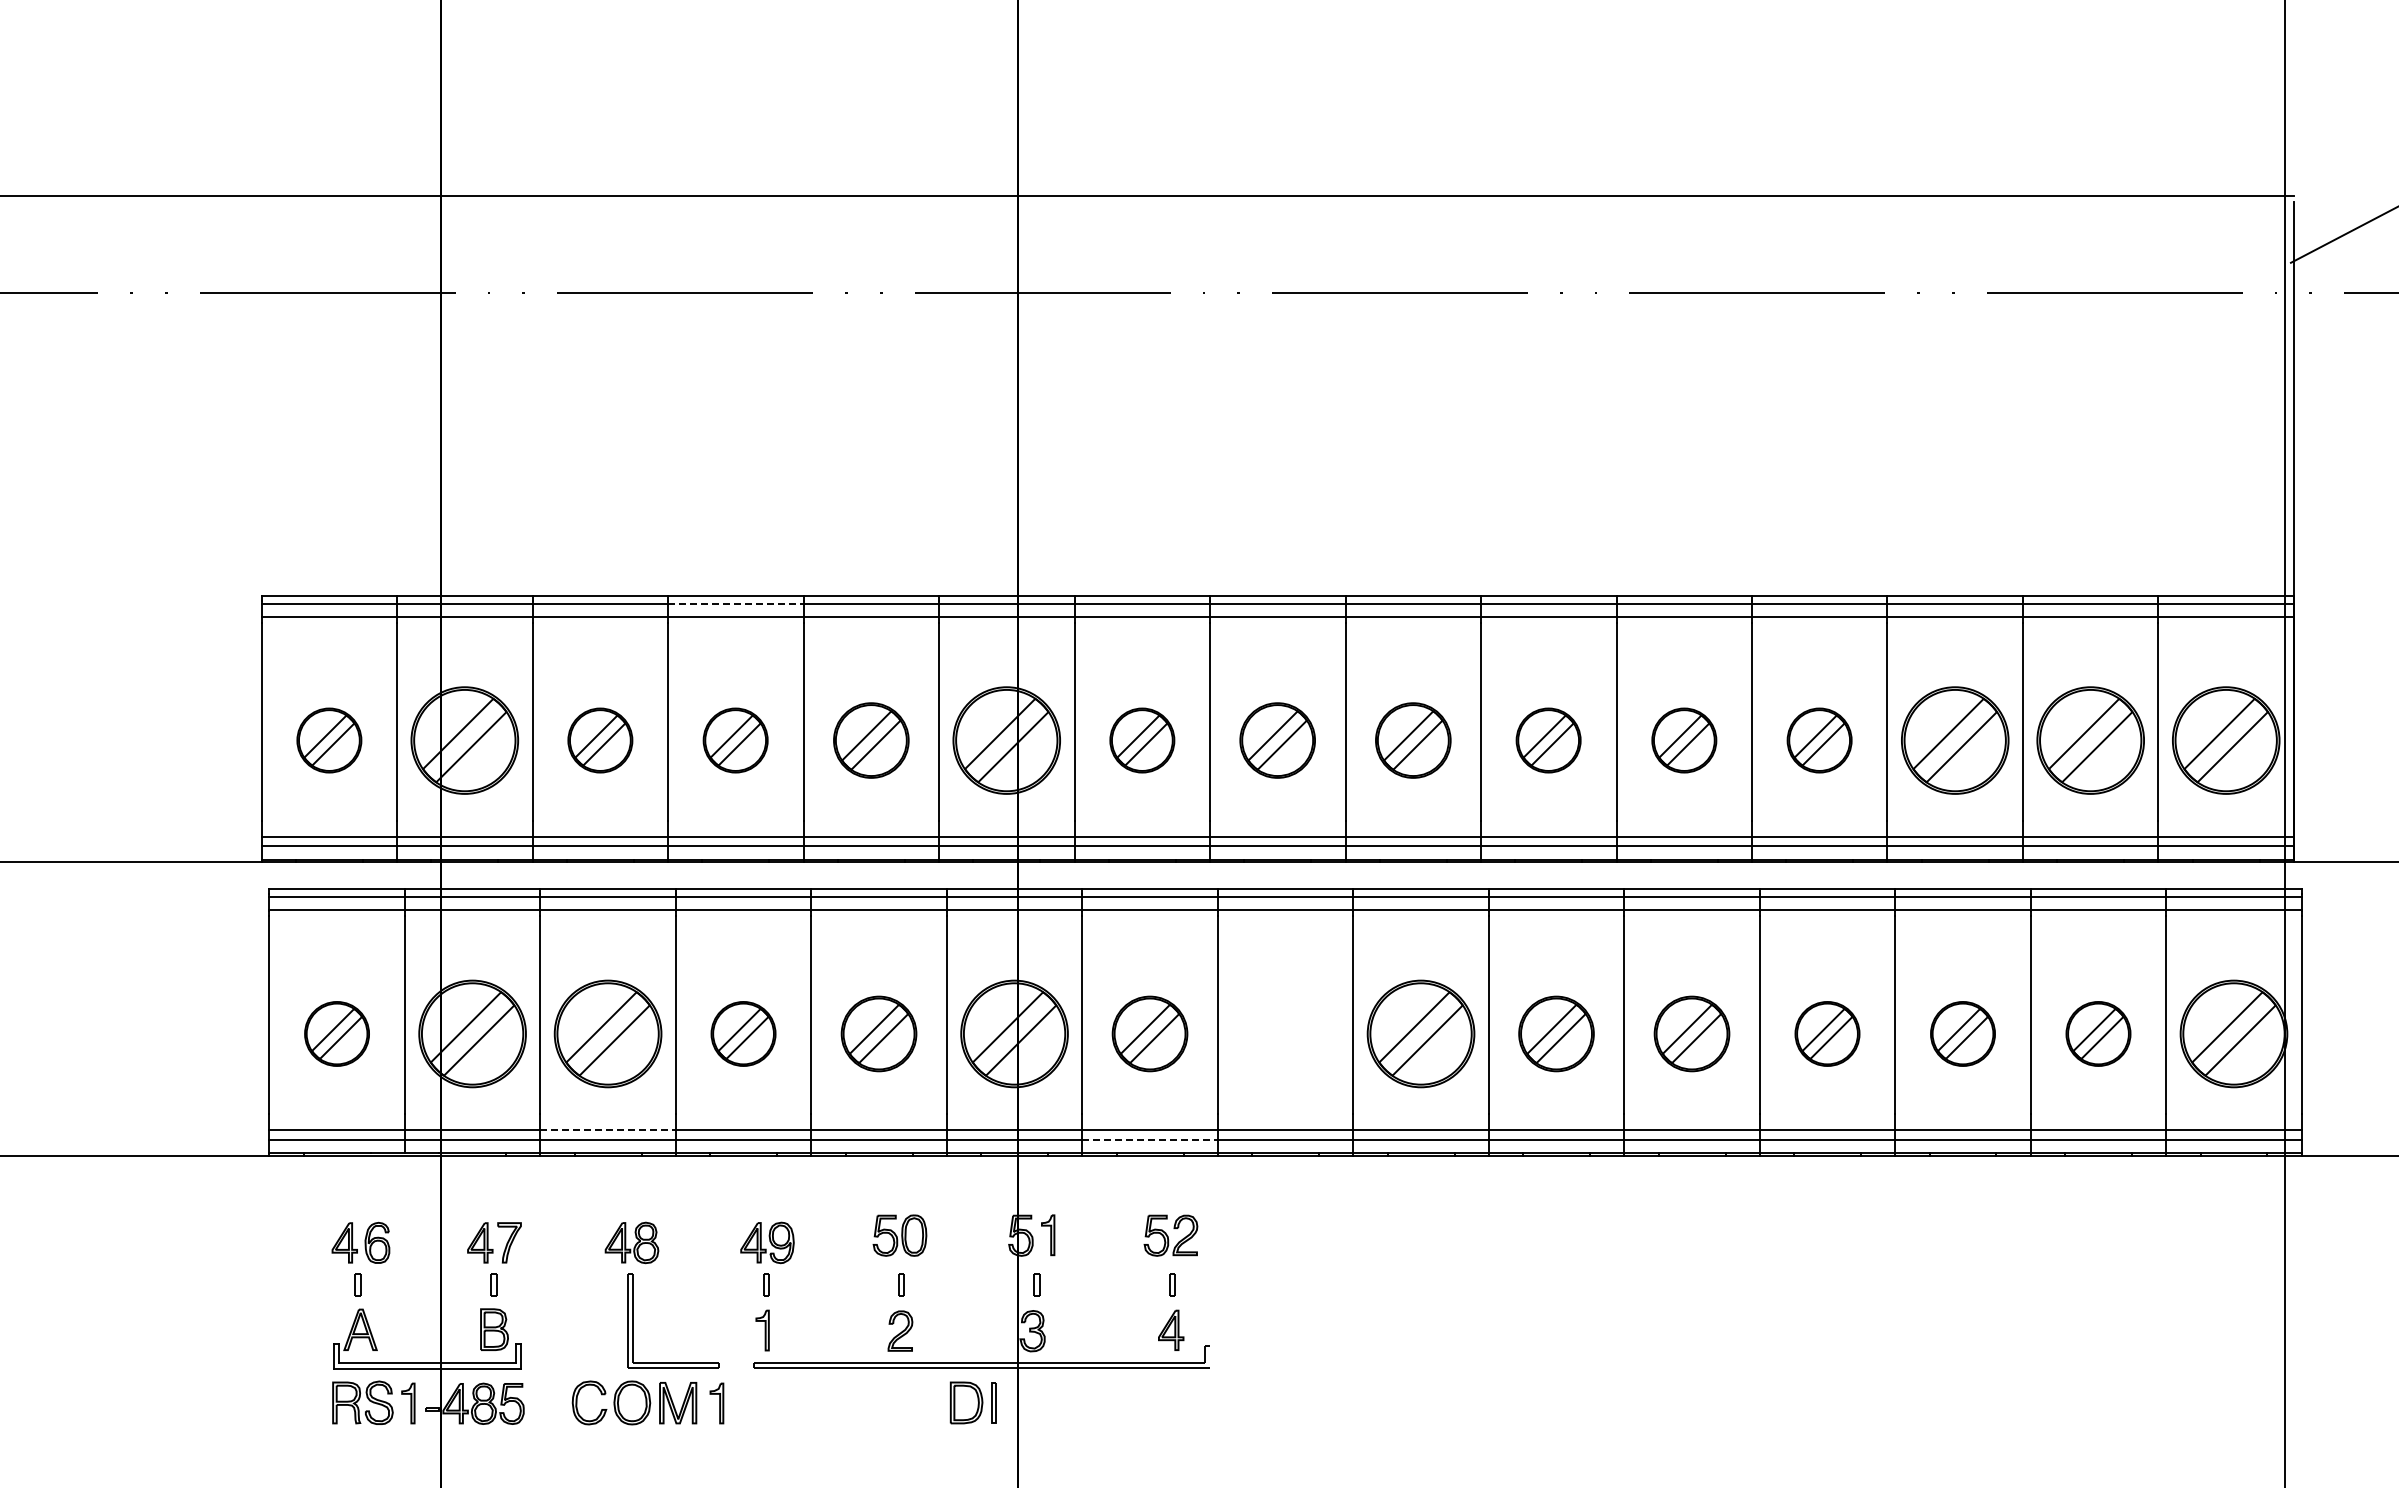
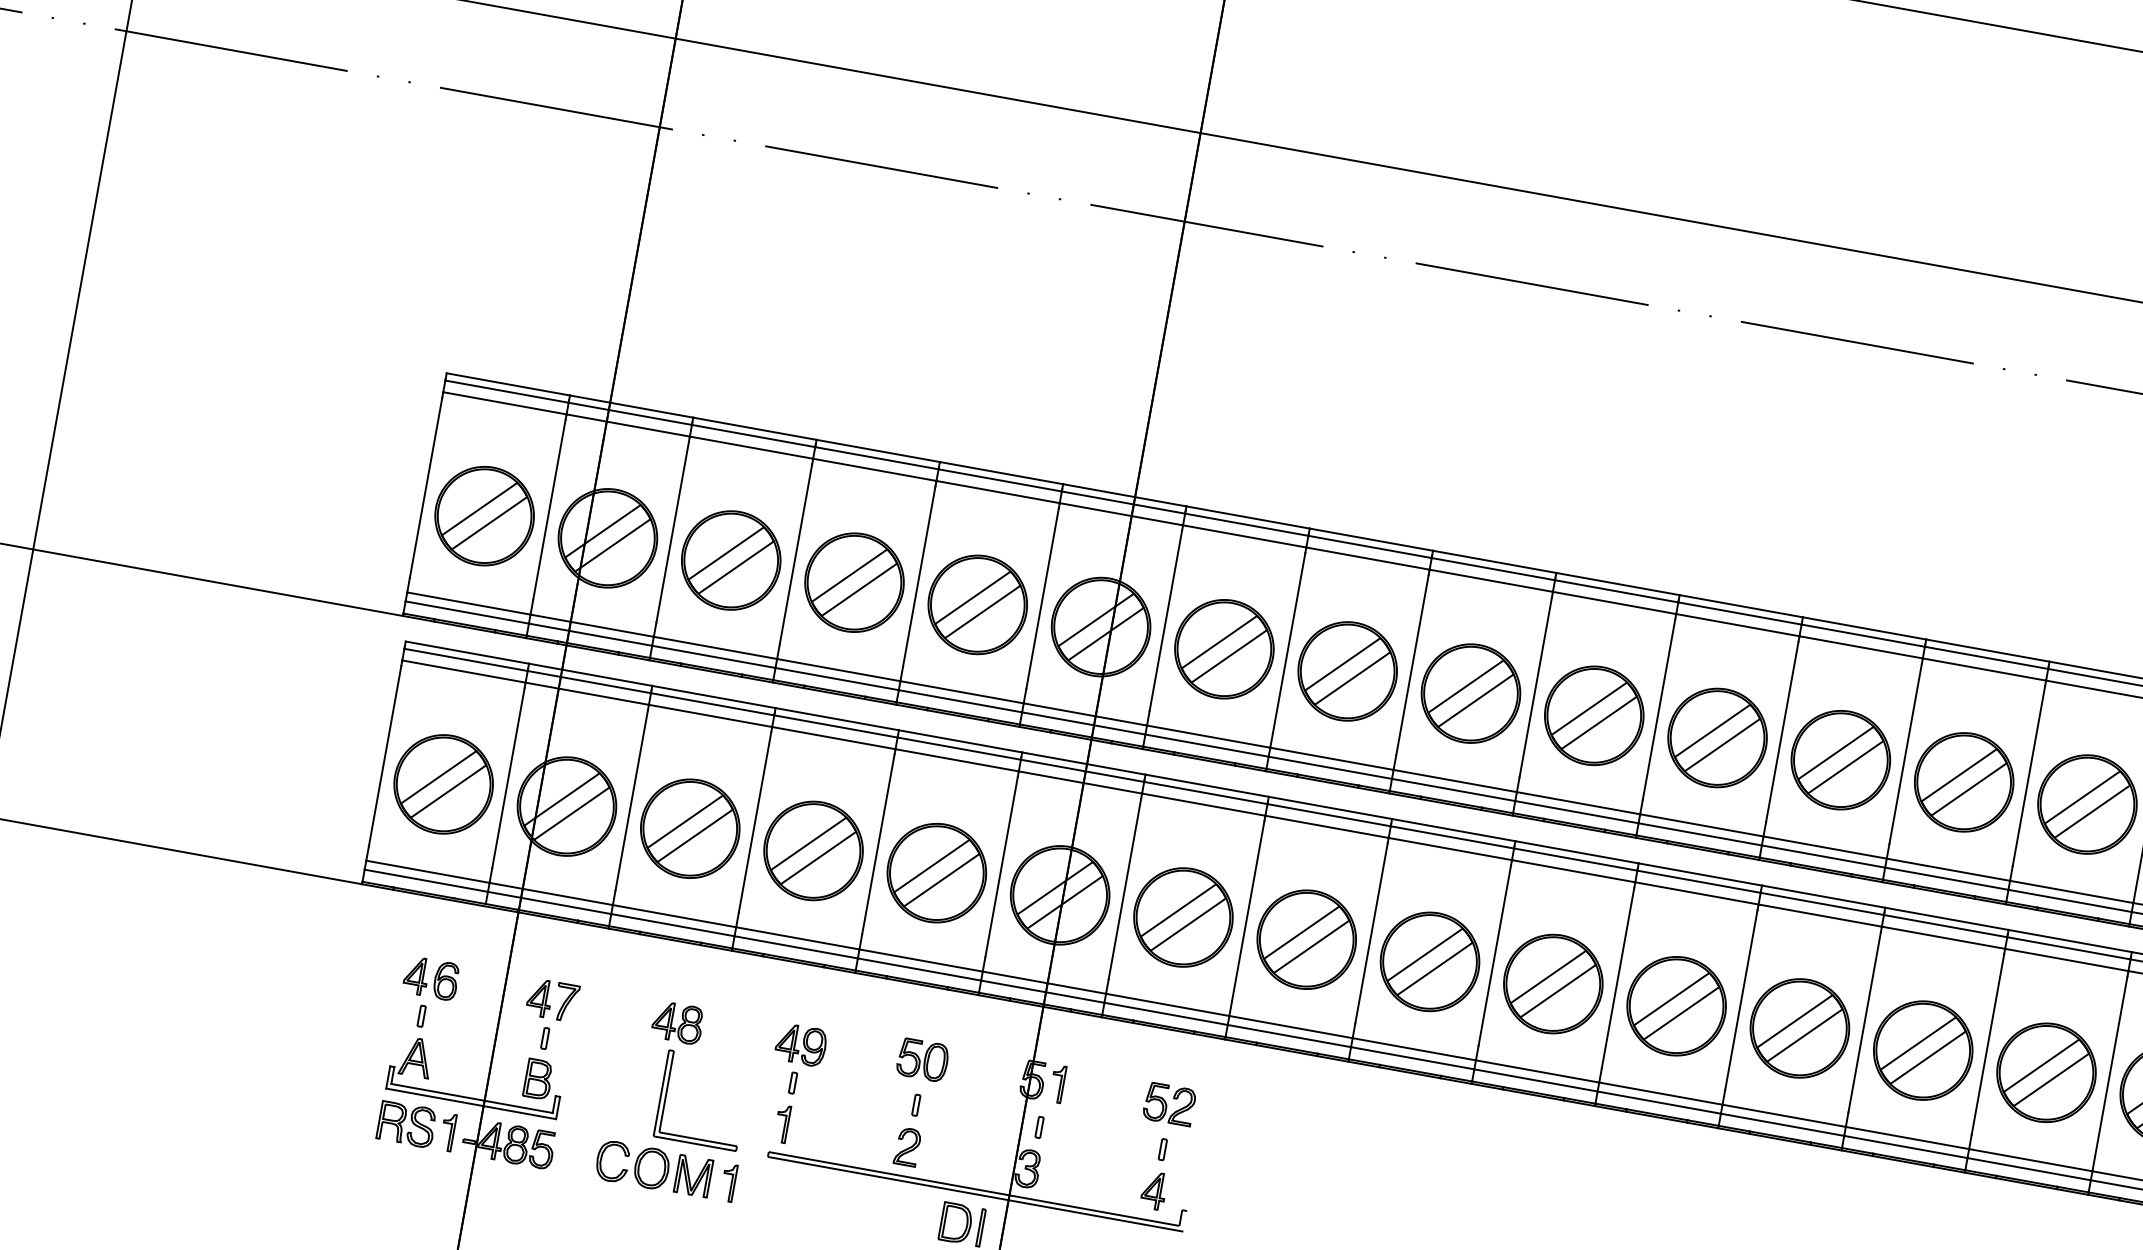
line: (735, 603) -> (876, 457), dashed -> solid
part: (329, 740) -> (484, 516), size x1.67
part: (600, 740) -> (731, 560), size x1.67
part: (735, 740) -> (854, 582), size x1.67
part: (871, 740) -> (978, 604), size x1.43
part: (1142, 740) -> (1224, 649), size x1.67
part: (1277, 740) -> (1347, 671), size x1.43
part: (1413, 740) -> (1471, 693), size x1.43
part: (1548, 740) -> (1594, 715), size x1.67
part: (1684, 740) -> (1717, 737), size x1.67
part: (1819, 740) -> (1840, 760), size x1.67
part: (336, 1033) -> (443, 783), size x1.67
part: (743, 1033) -> (813, 850), size x1.67
part: (878, 1033) -> (936, 872), size x1.43
part: (1149, 1033) -> (1183, 917), size x1.43
part: (1285, 1033) -> (1306, 939), added
part: (1556, 1033) -> (1553, 983), size x1.43
part: (1691, 1033) -> (1676, 1005), size x1.43
part: (1827, 1033) -> (1799, 1028), size x1.67
part: (1962, 1033) -> (1922, 1050), size x1.67
part: (2098, 1033) -> (2046, 1072), size x1.67
line: (608, 1129) -> (674, 915), dashed -> solid
line: (1150, 1139) -> (1166, 1013), dashed -> solid

